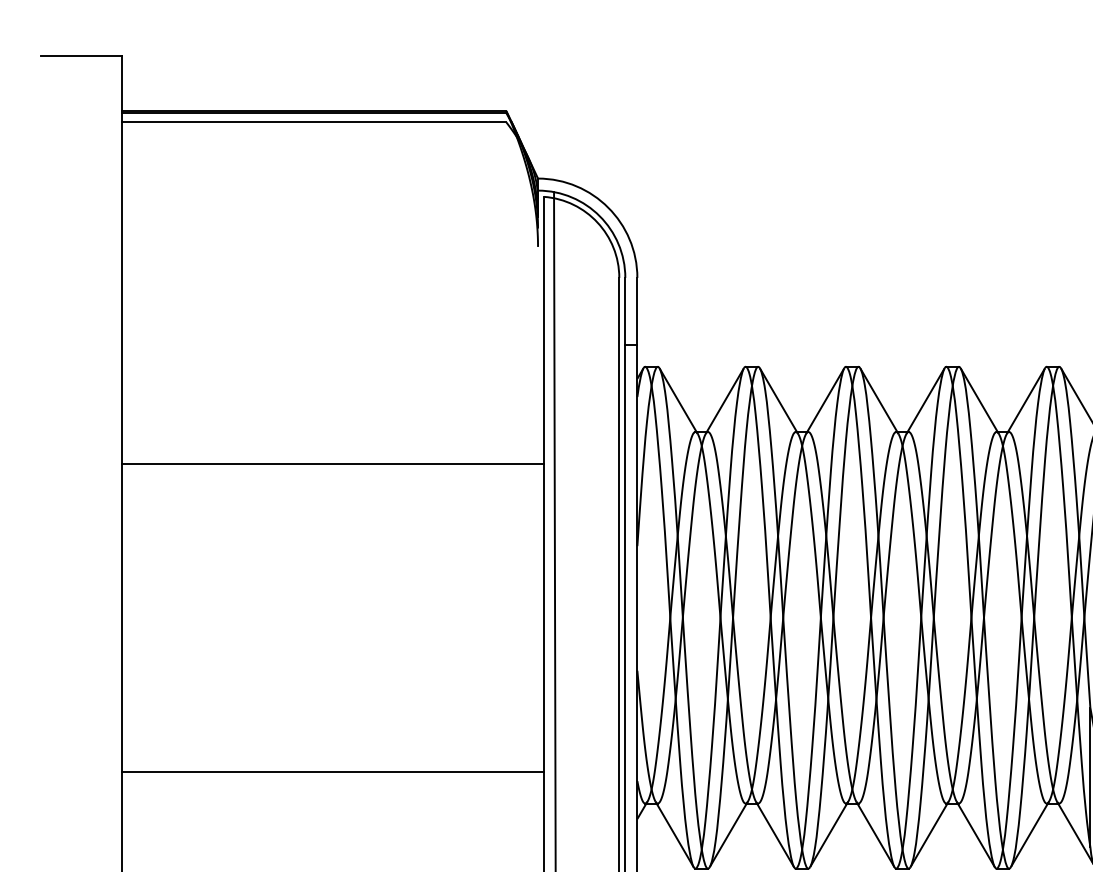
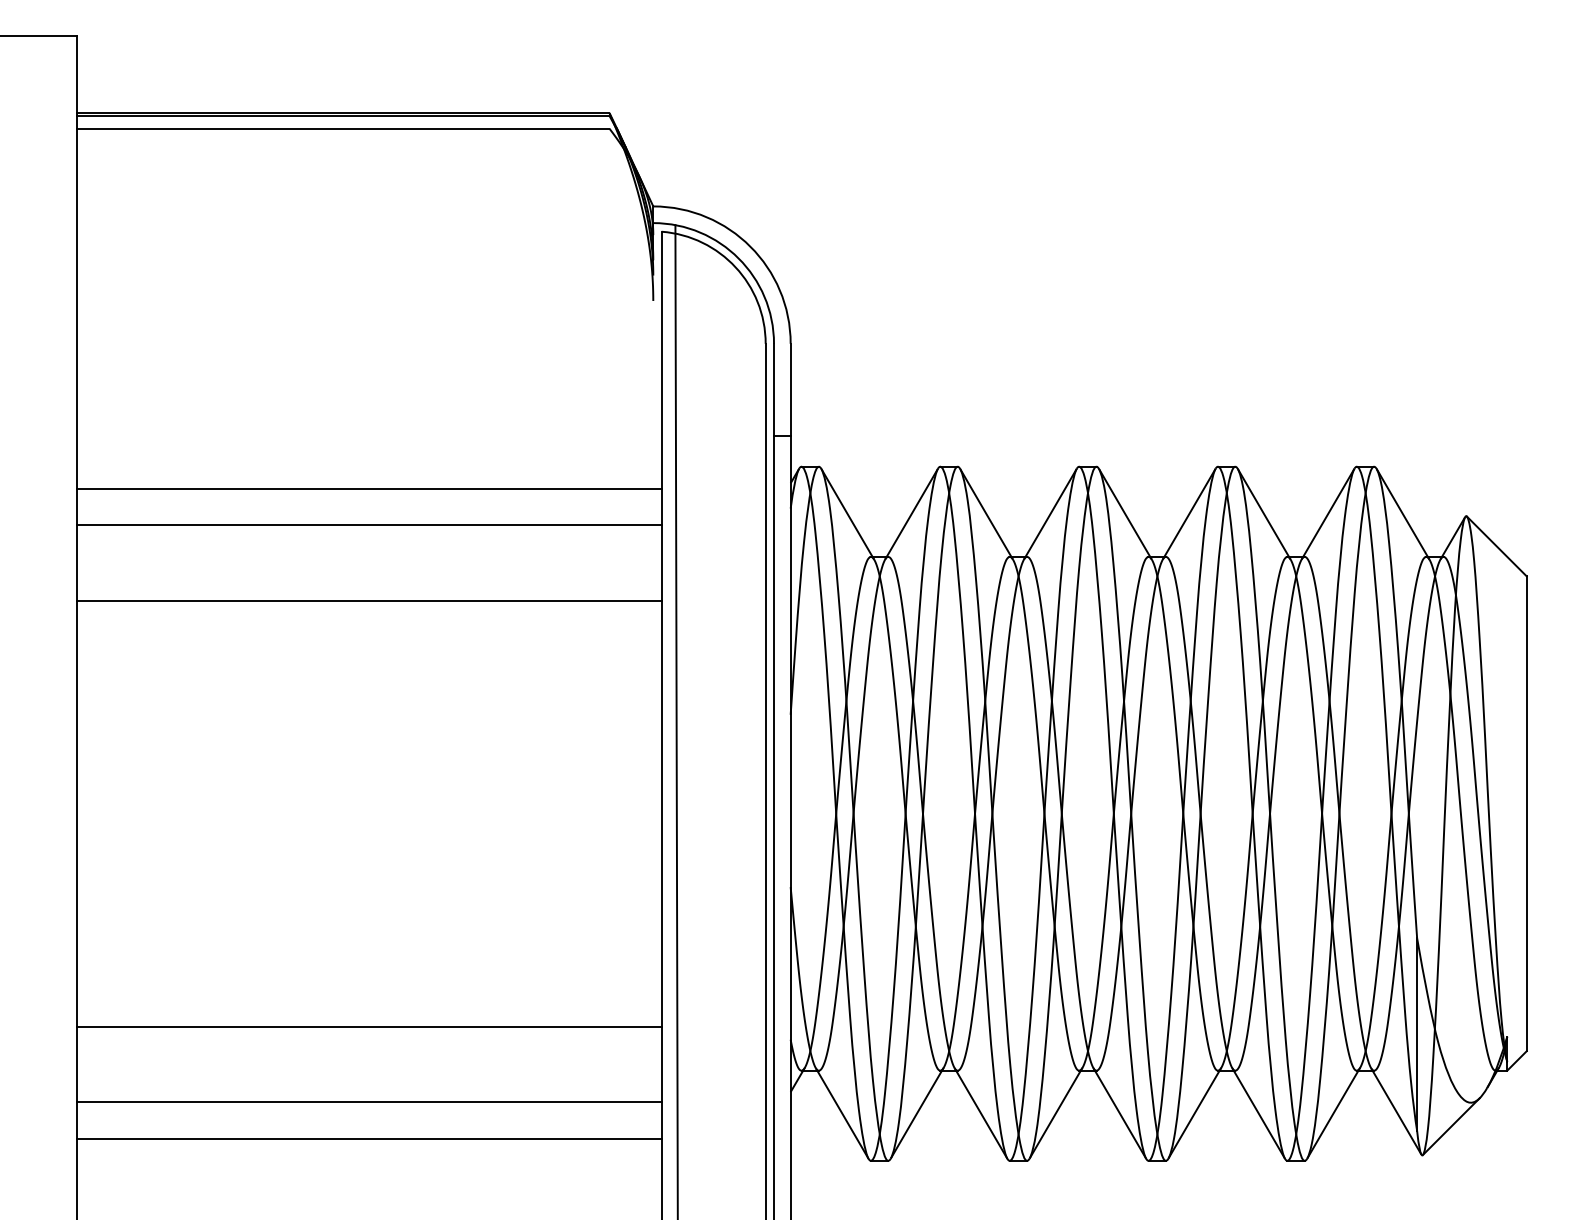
line: (332, 382) -> (369, 488), added
line: (332, 409) -> (369, 525), added
line: (332, 826) -> (369, 1102), added
line: (332, 852) -> (369, 1138), added

